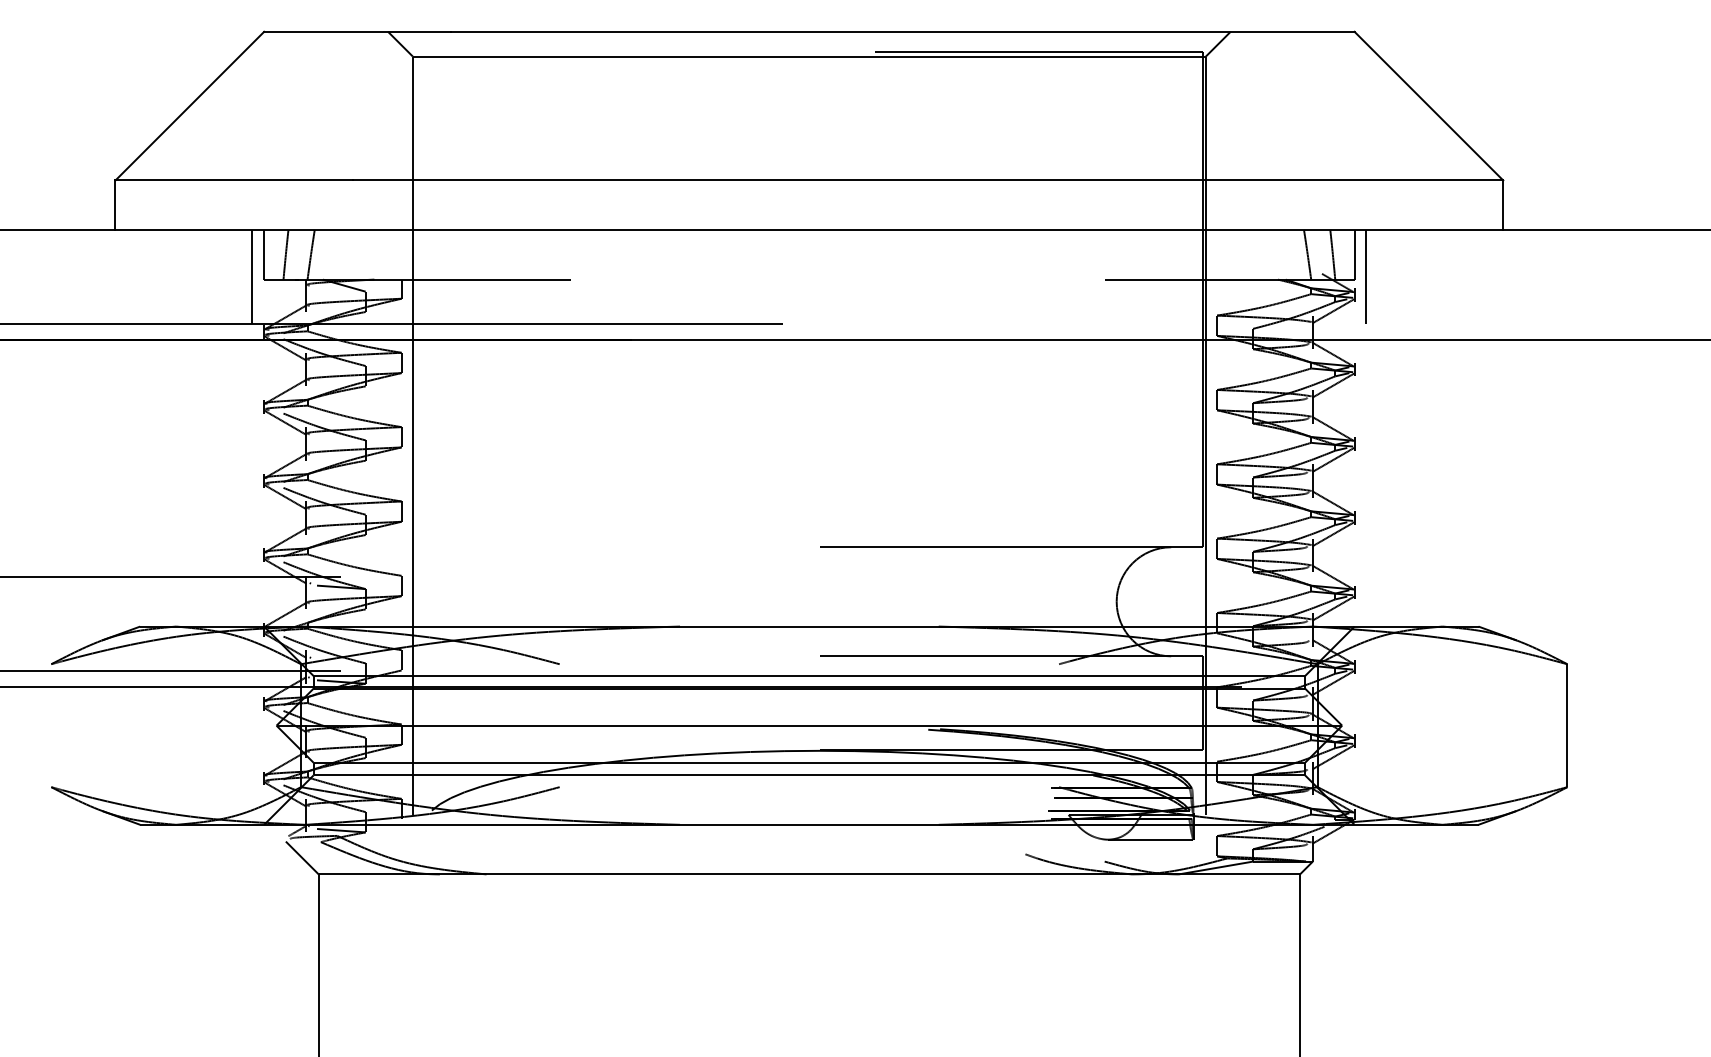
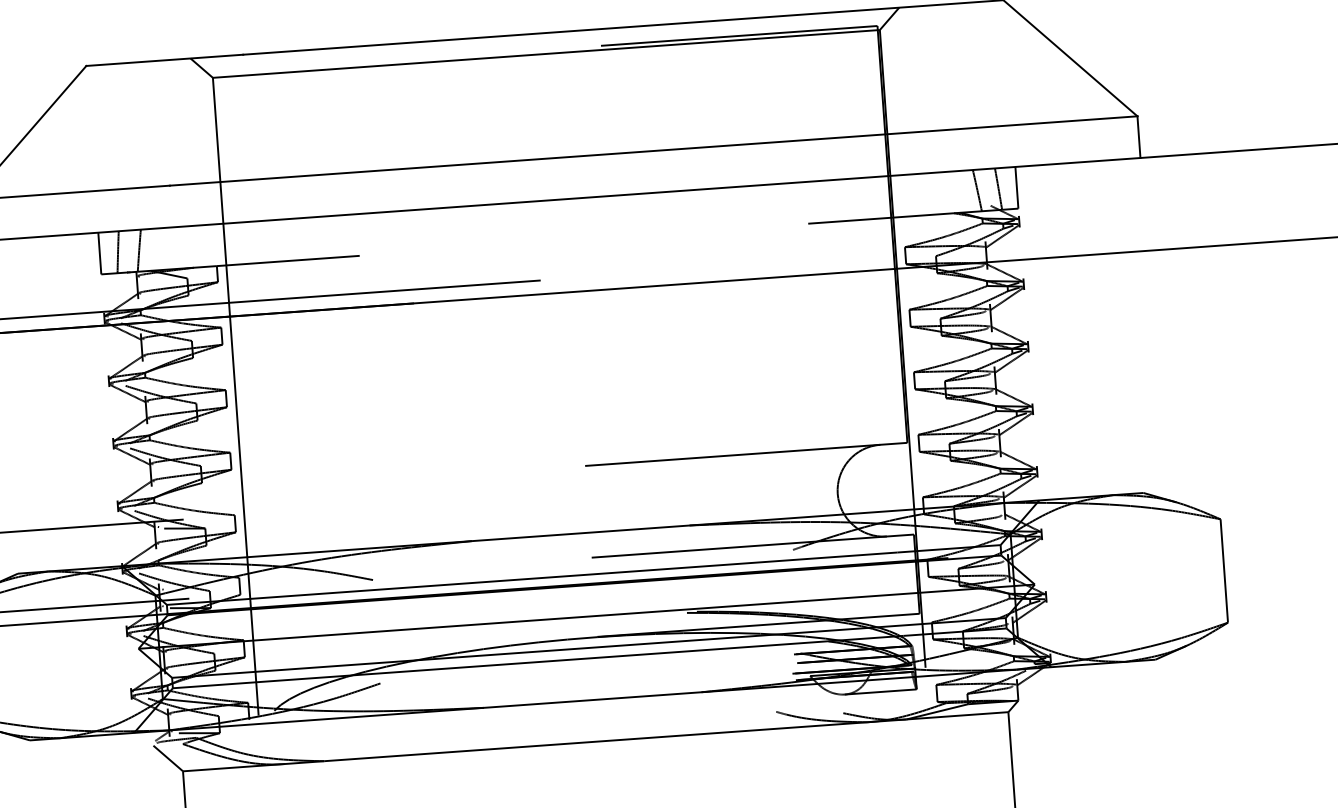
line: (252, 277) -> (91, 273), removed
line: (1366, 277) -> (1028, 206), removed

